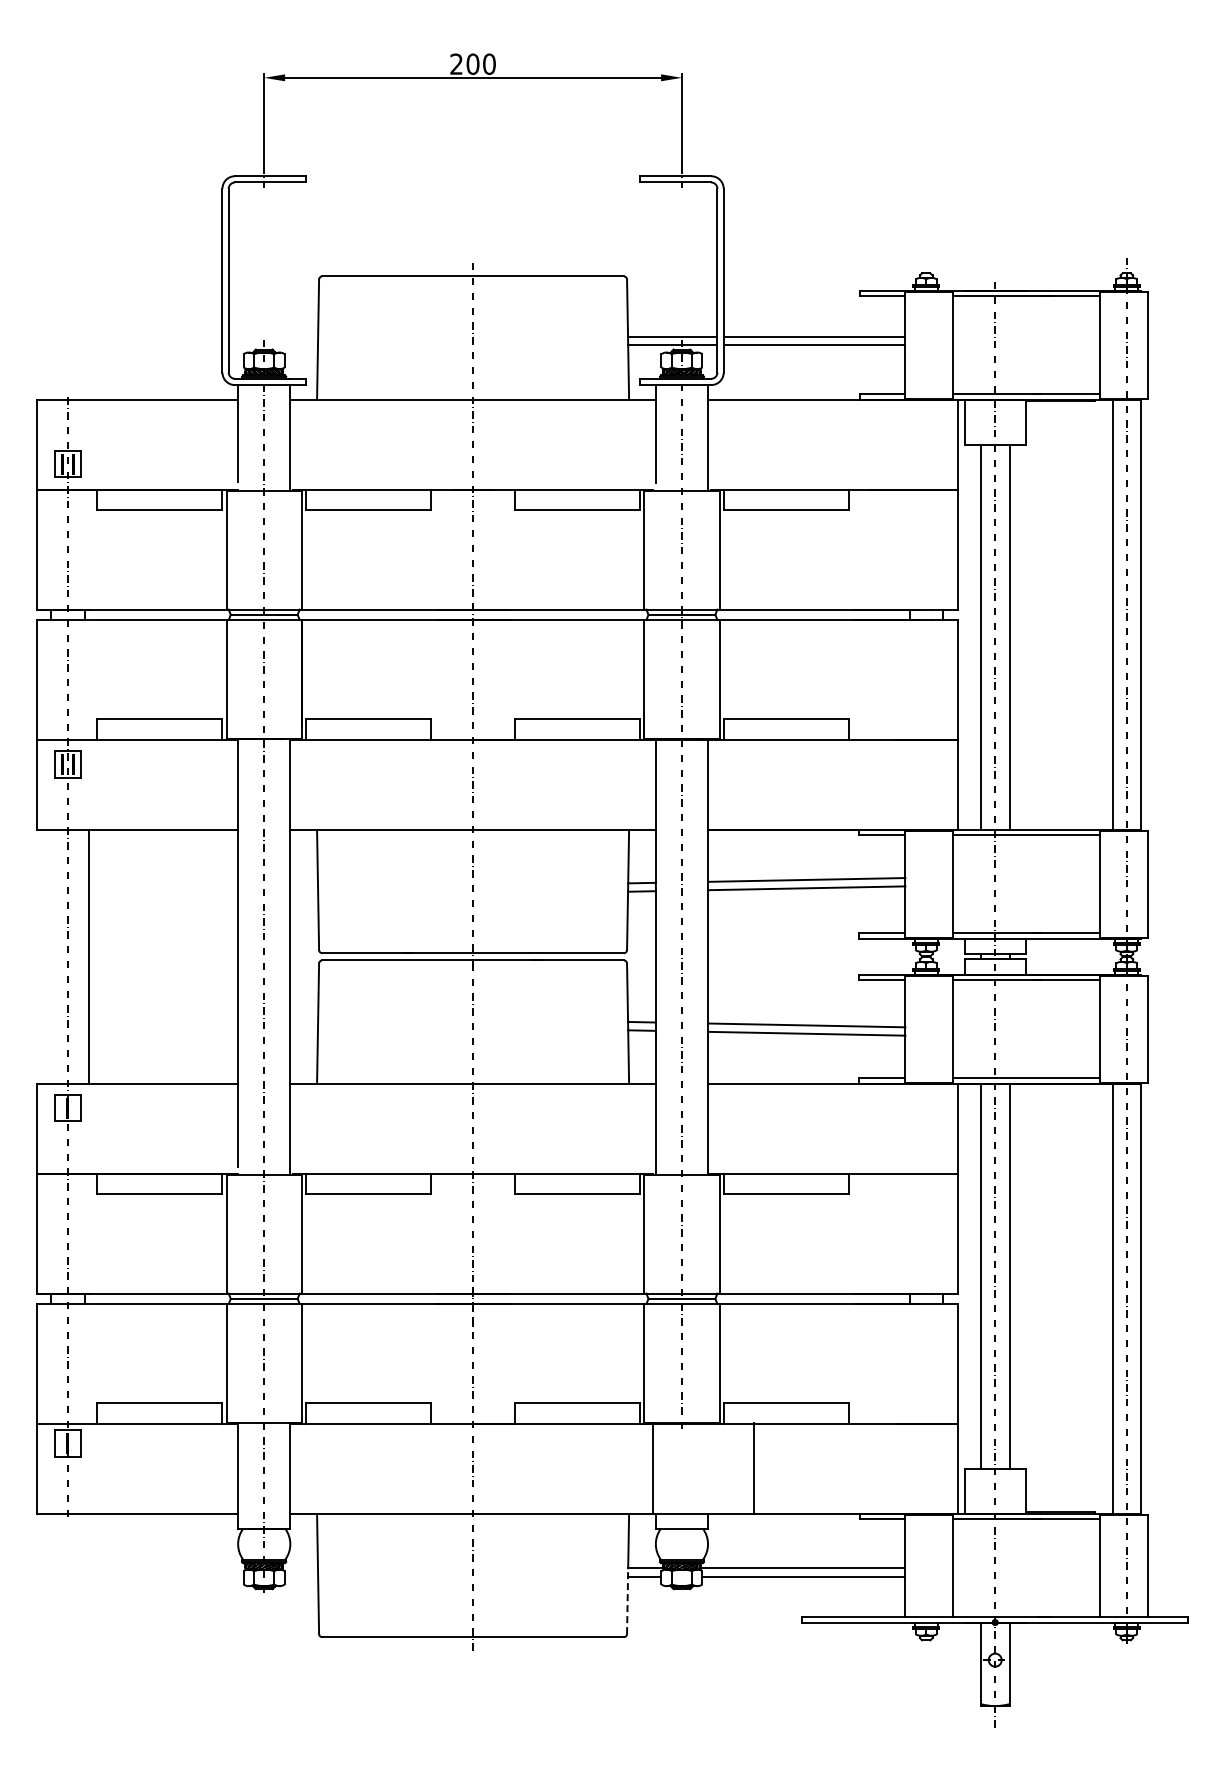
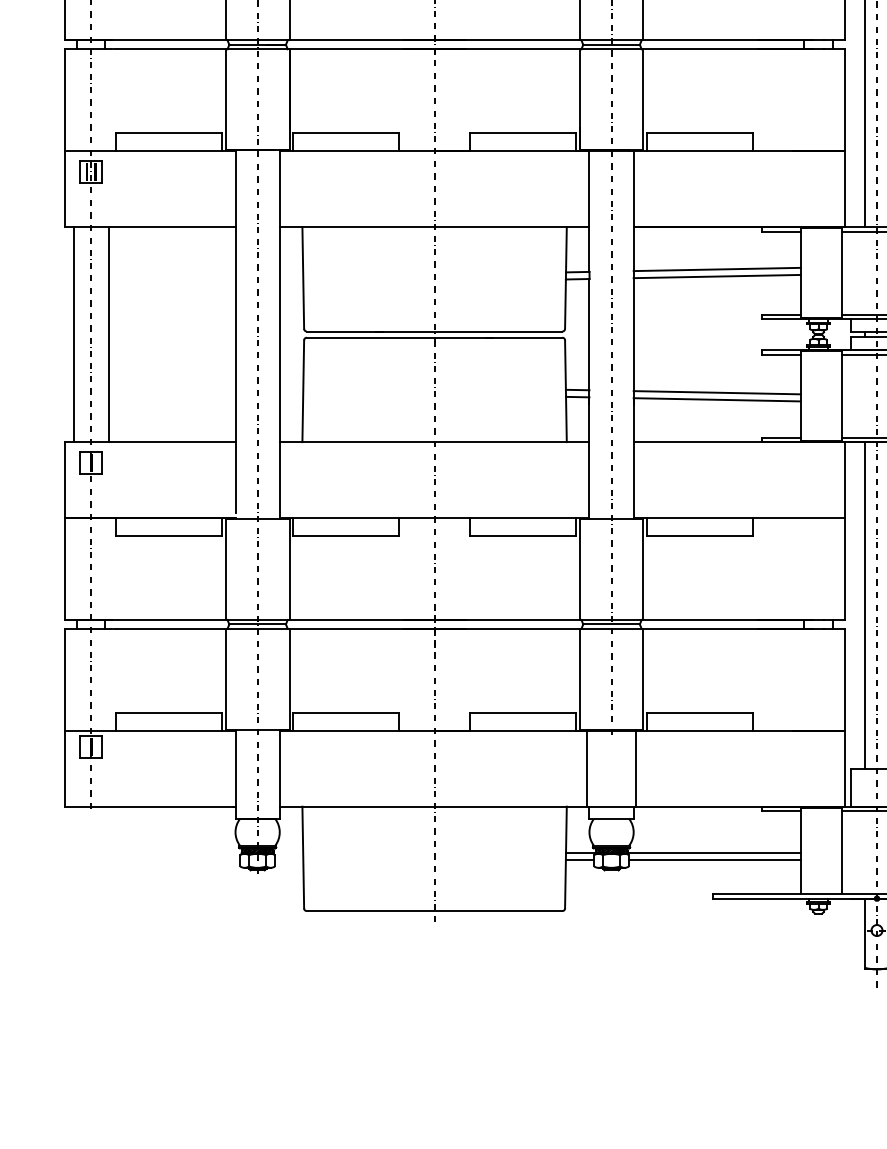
line: (47, 956) -> (74, 334), added
line: (754, 1468) -> (636, 768), moved
line: (627, 1601) -> (565, 880), dashed -> solid

